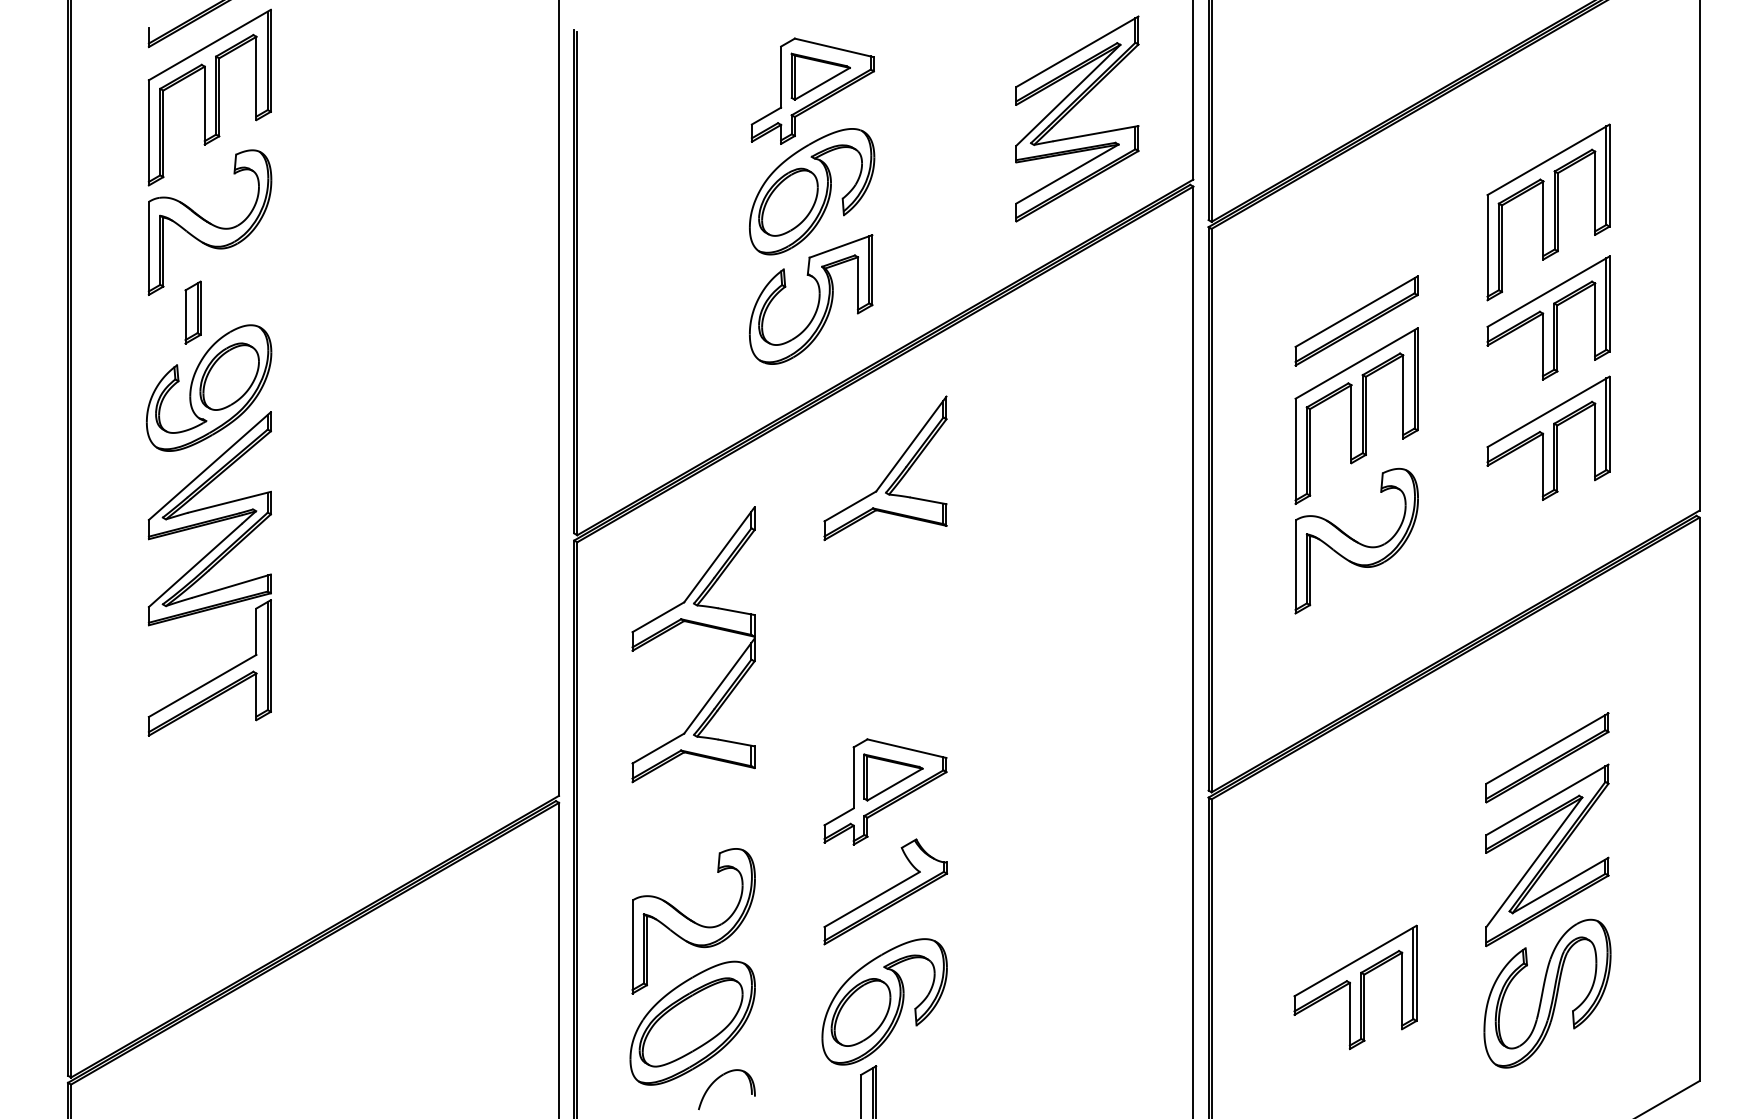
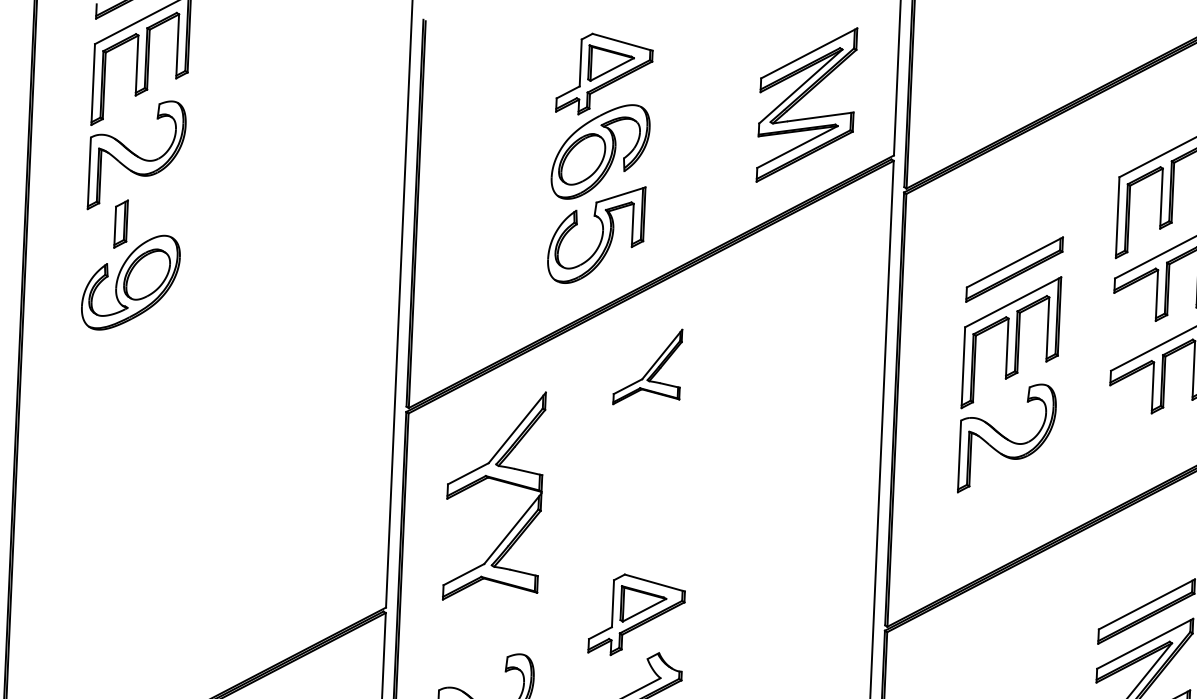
part: (885, 468) -> (647, 367), size x0.7
part: (209, 573) -> (125, 425), removed

